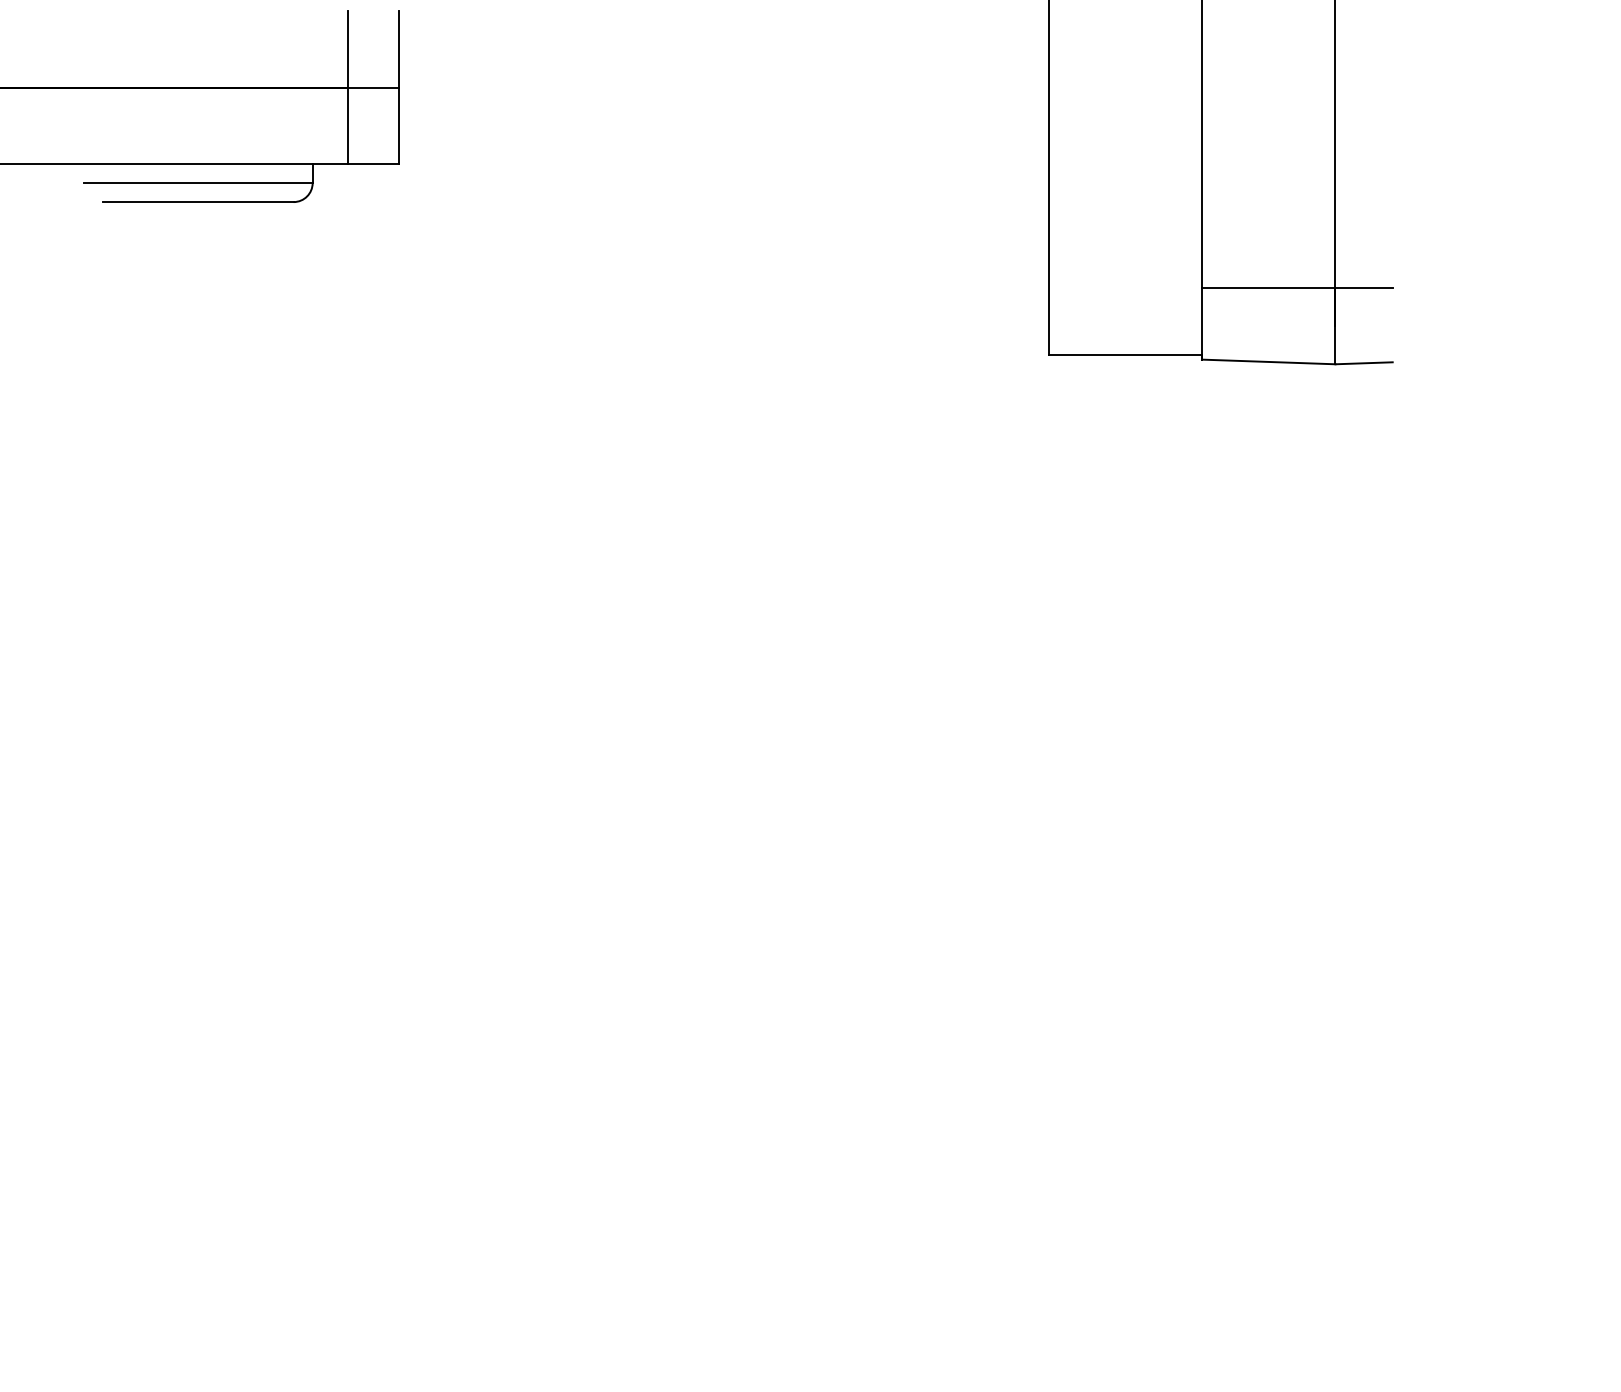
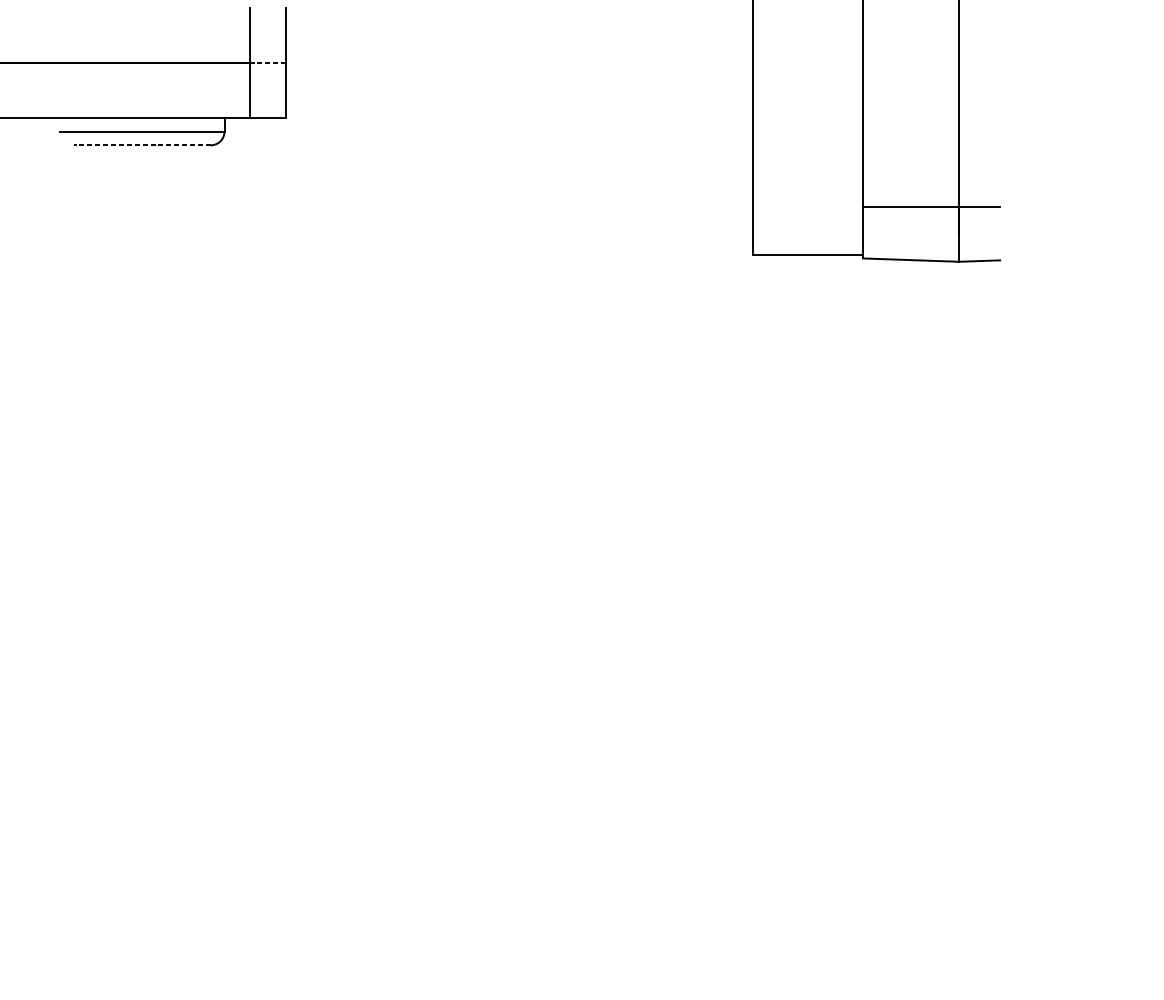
line: (372, 87) -> (267, 63), solid -> dashed
line: (197, 202) -> (141, 145), solid -> dashed

